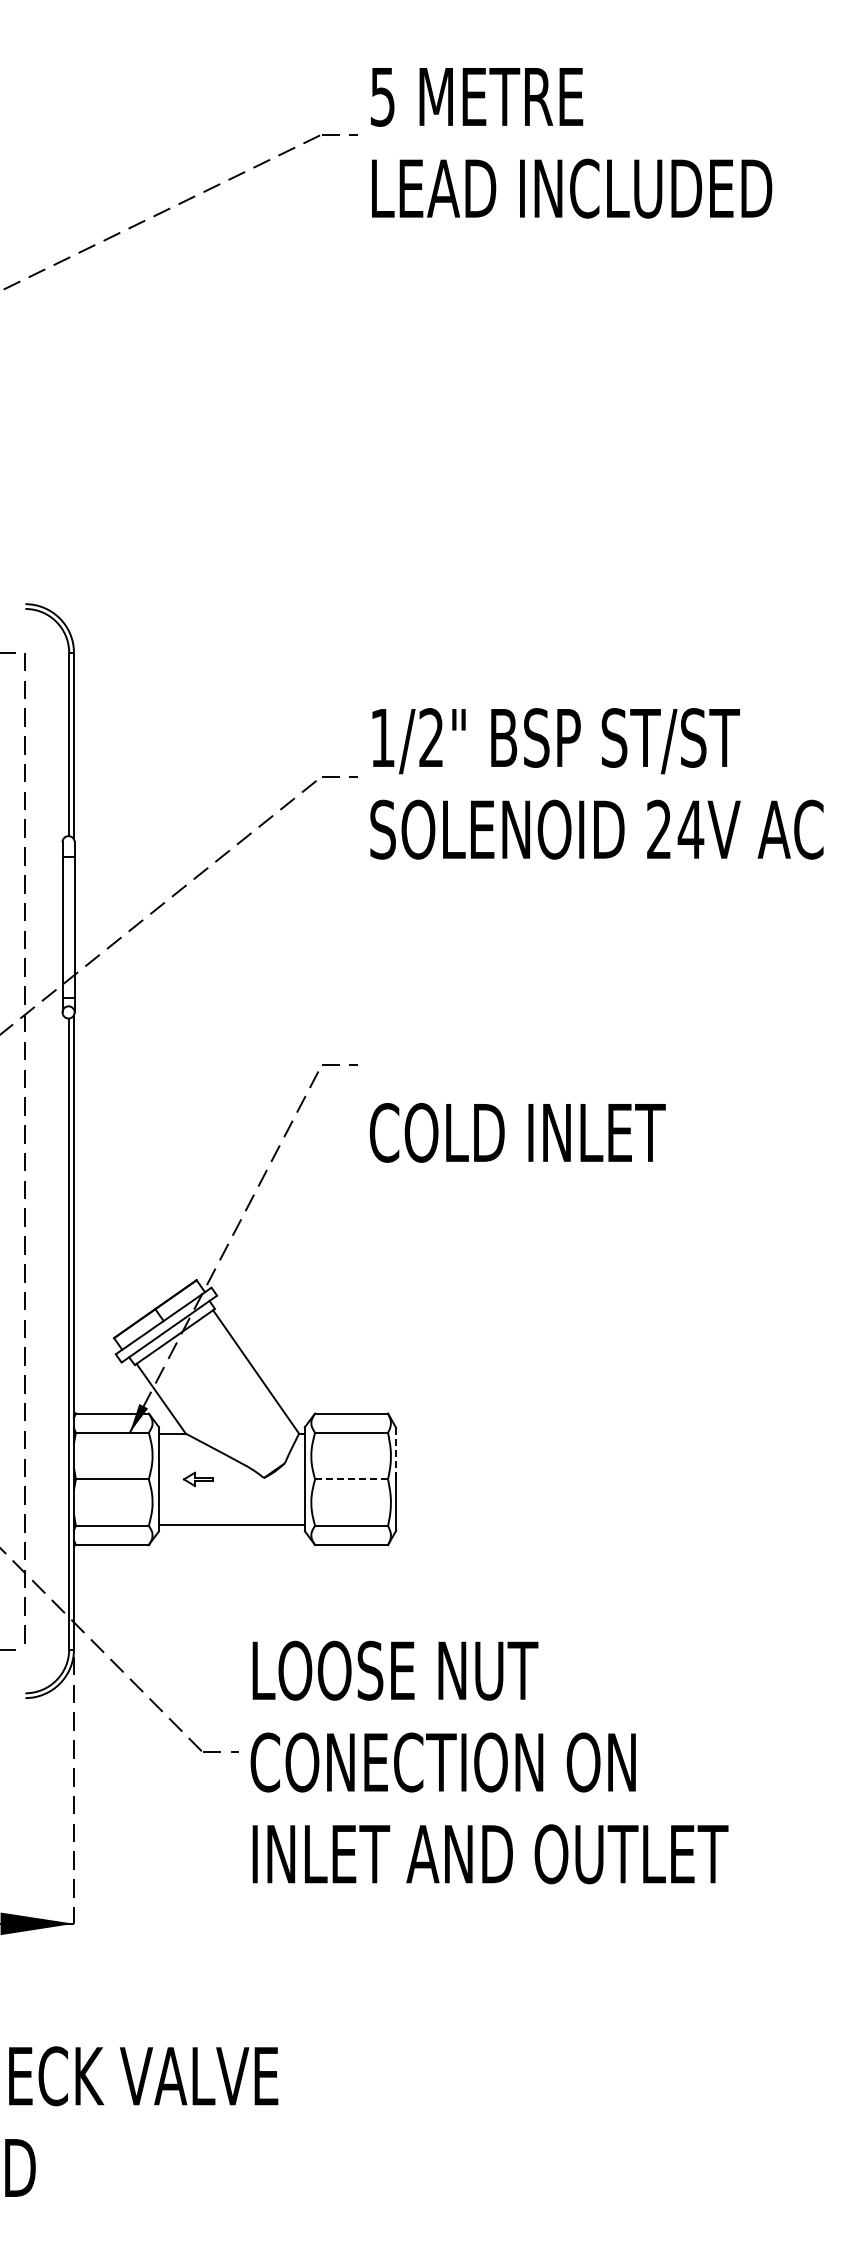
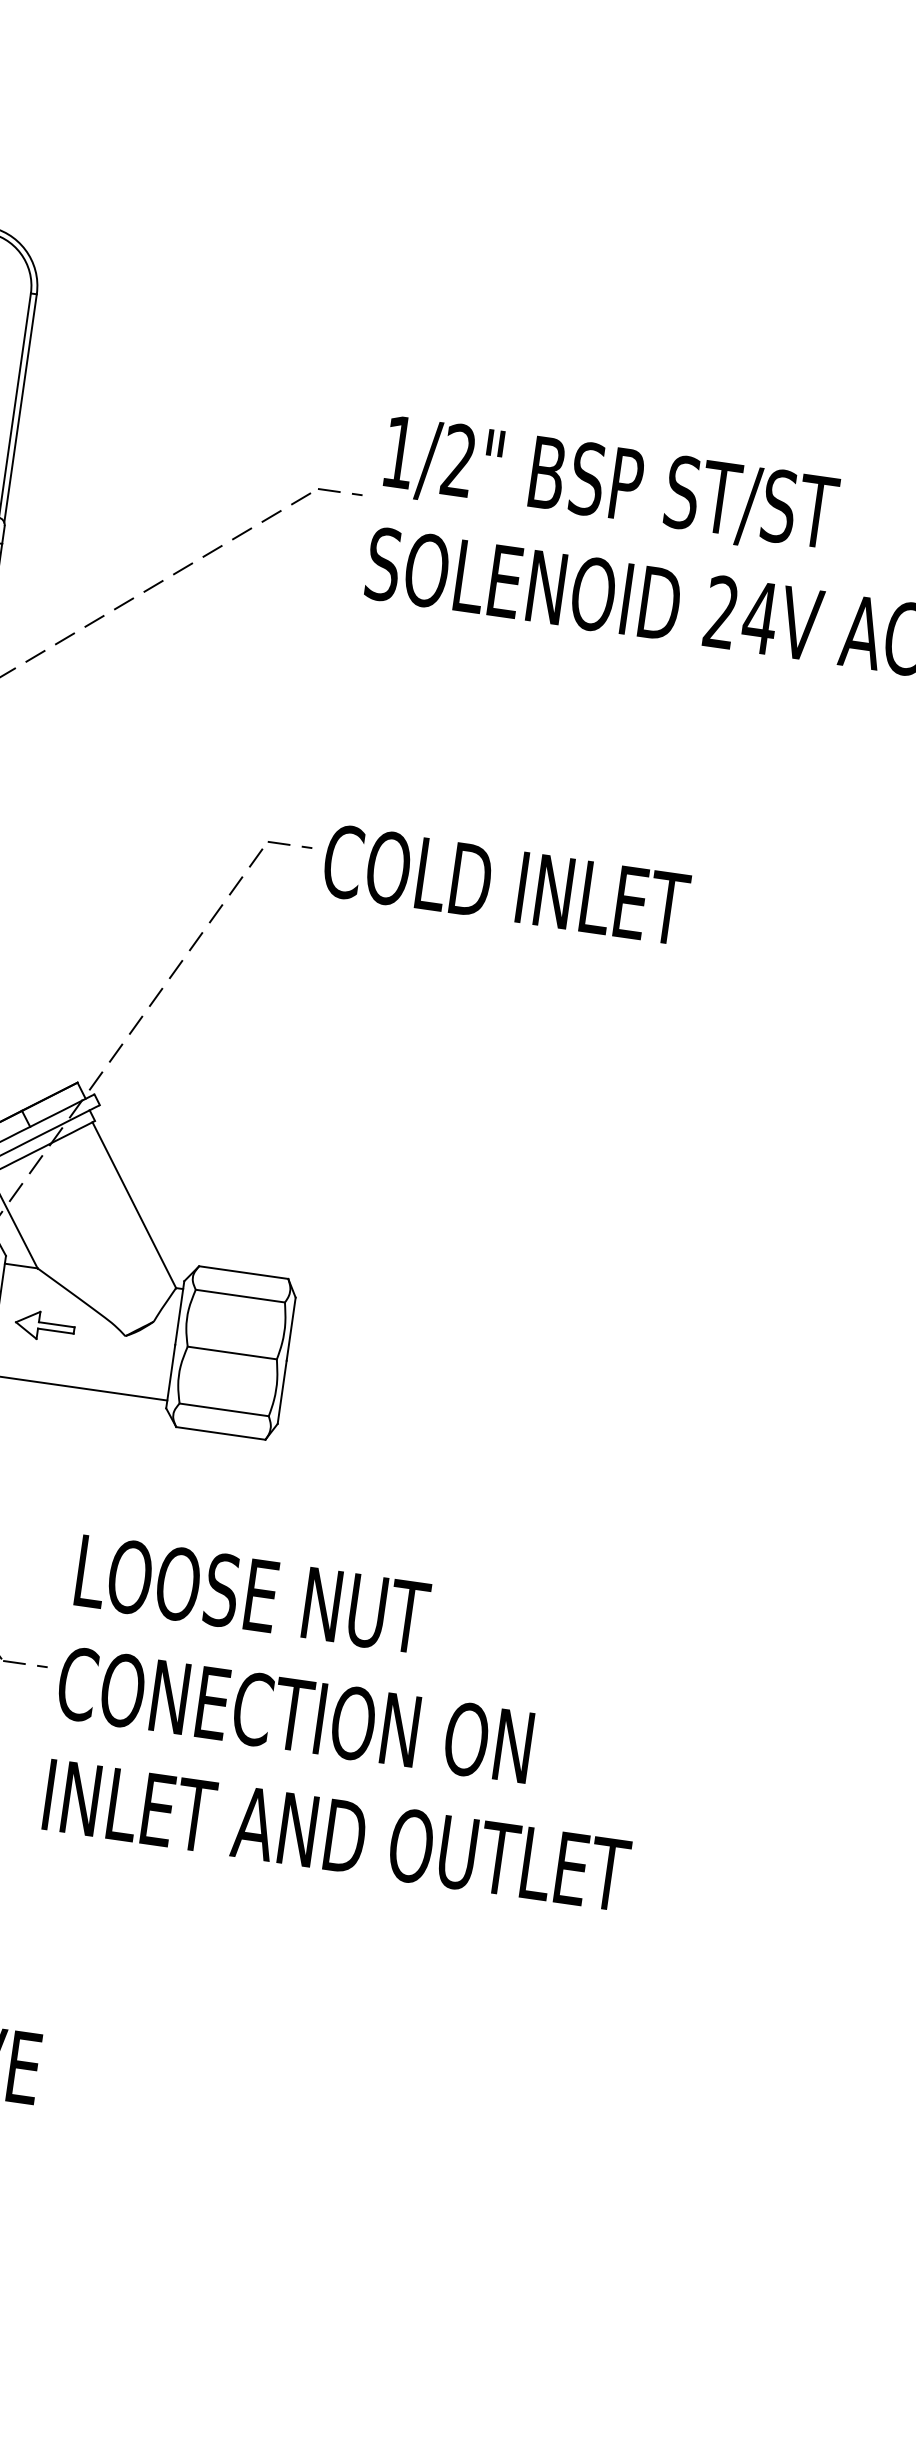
text: (517, 1132) -> (505, 884), moved
line: (396, 1453) -> (291, 1329), dashed -> solid
part: (197, 1479) -> (43, 1326), size x1.67
line: (352, 1479) -> (233, 1353), dashed -> solid

